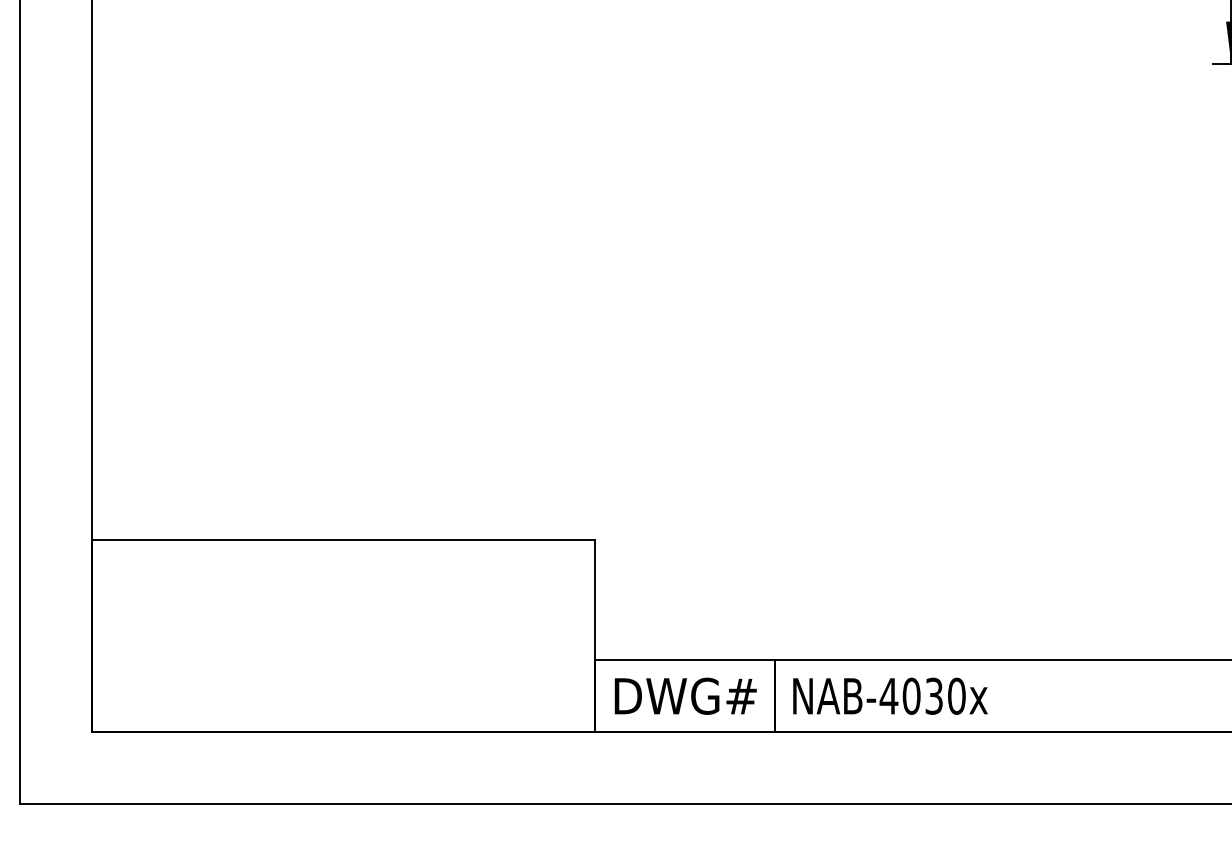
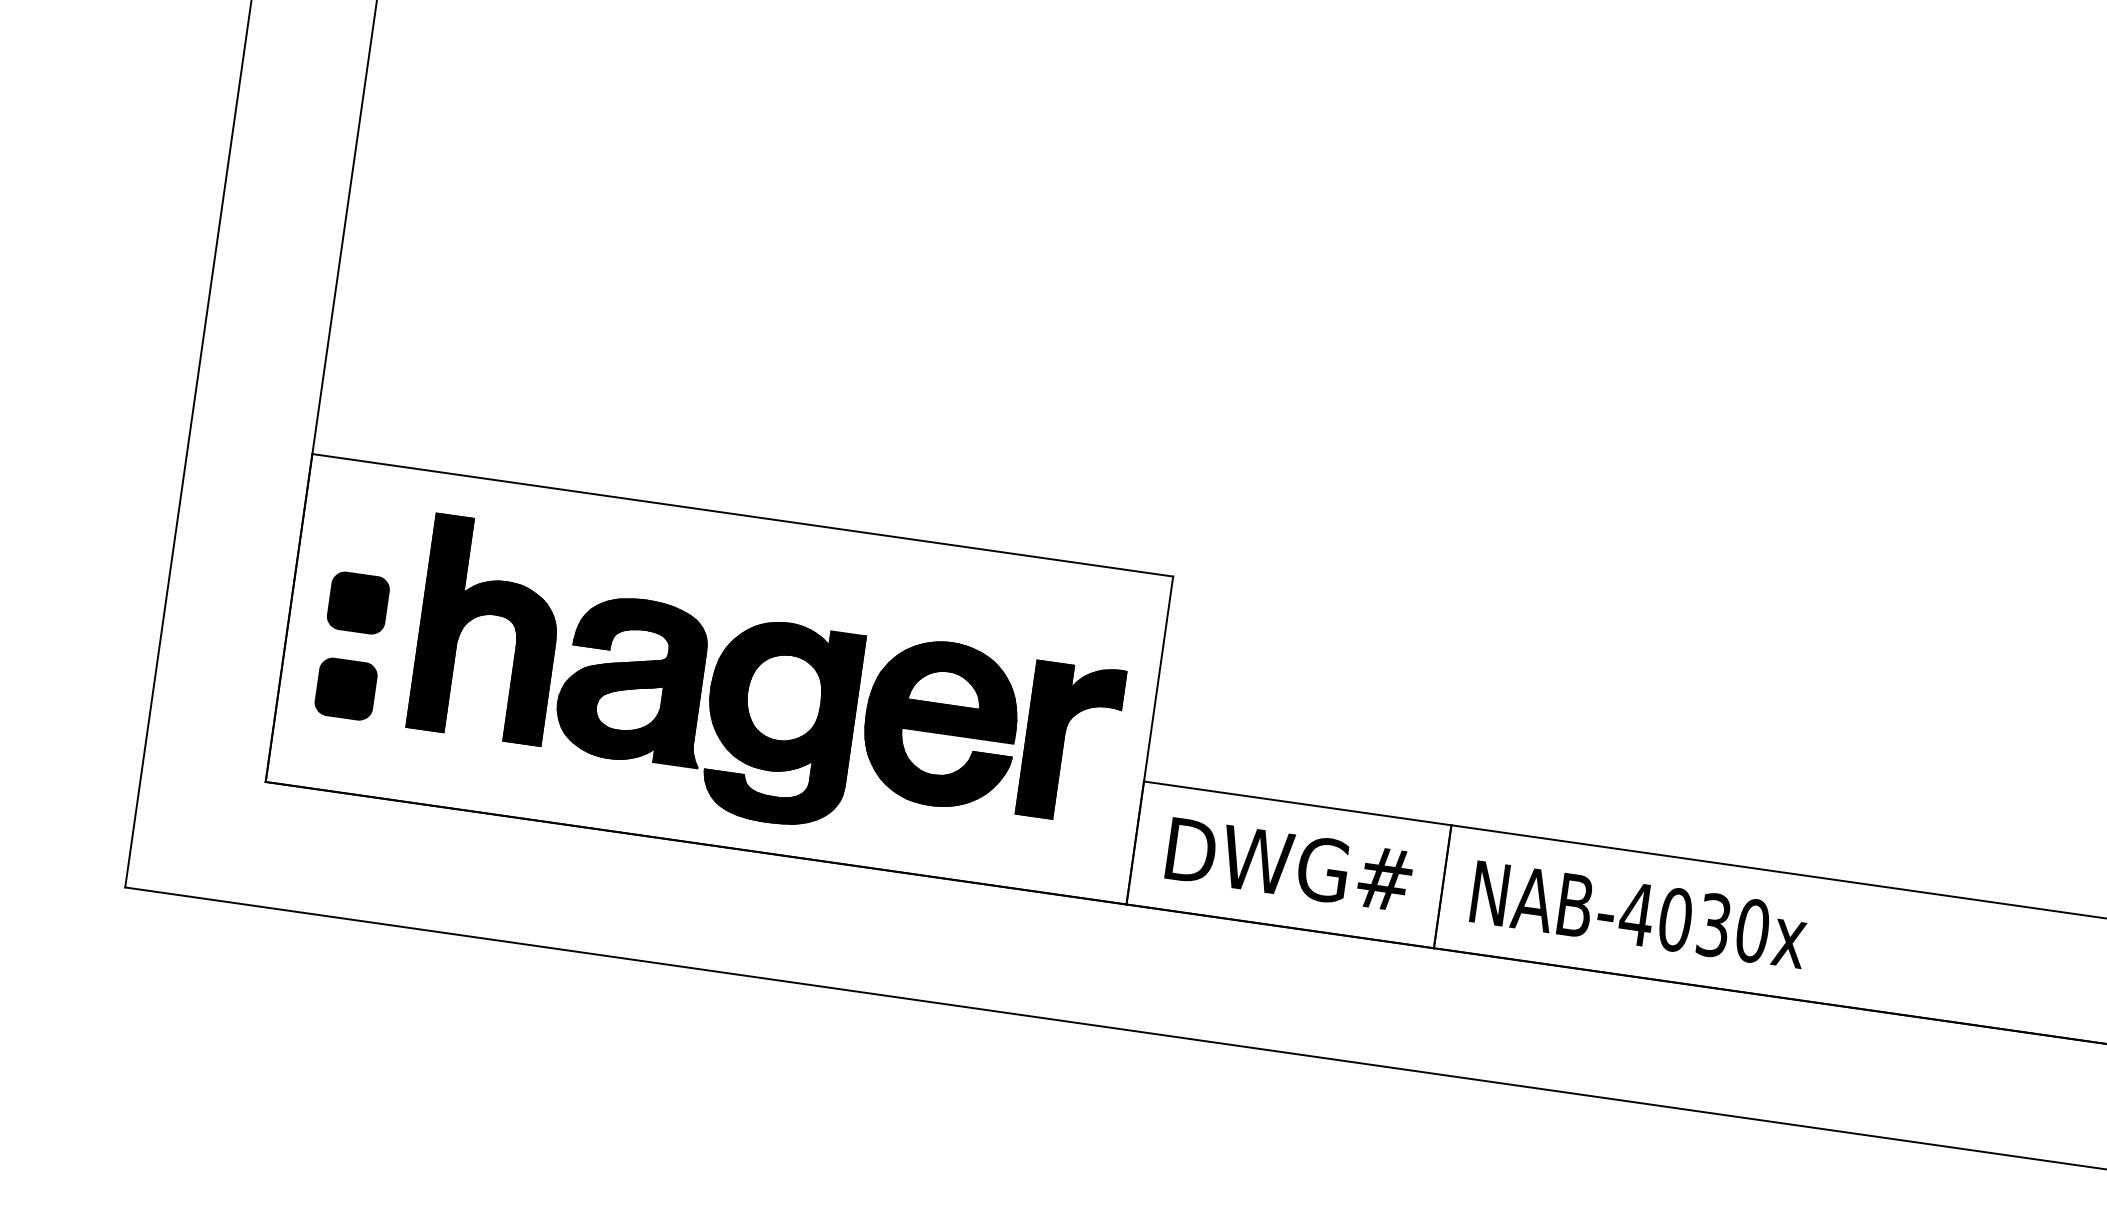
part: (344, 639) -> (720, 684), added

